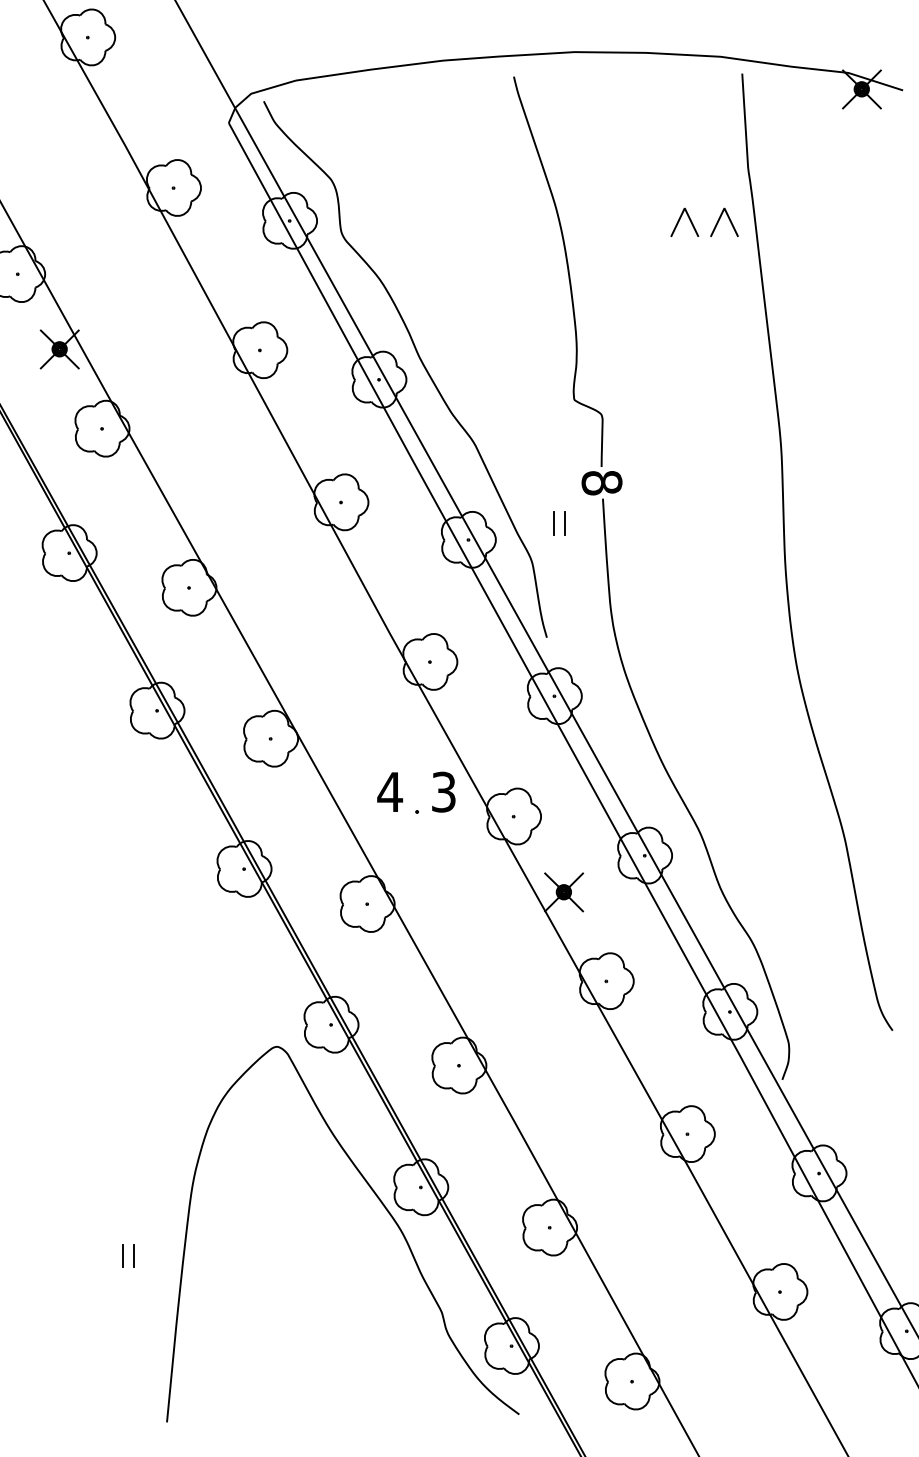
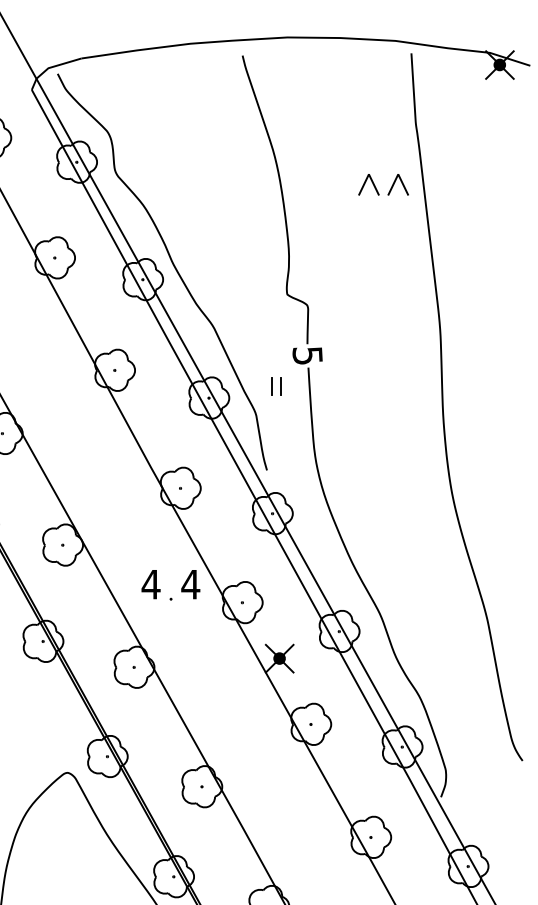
part: (695, 227) -> (376, 188), moved
text: (601, 483) -> (307, 356), 8 -> 5
text: (443, 791) -> (190, 584), 3 -> 4

